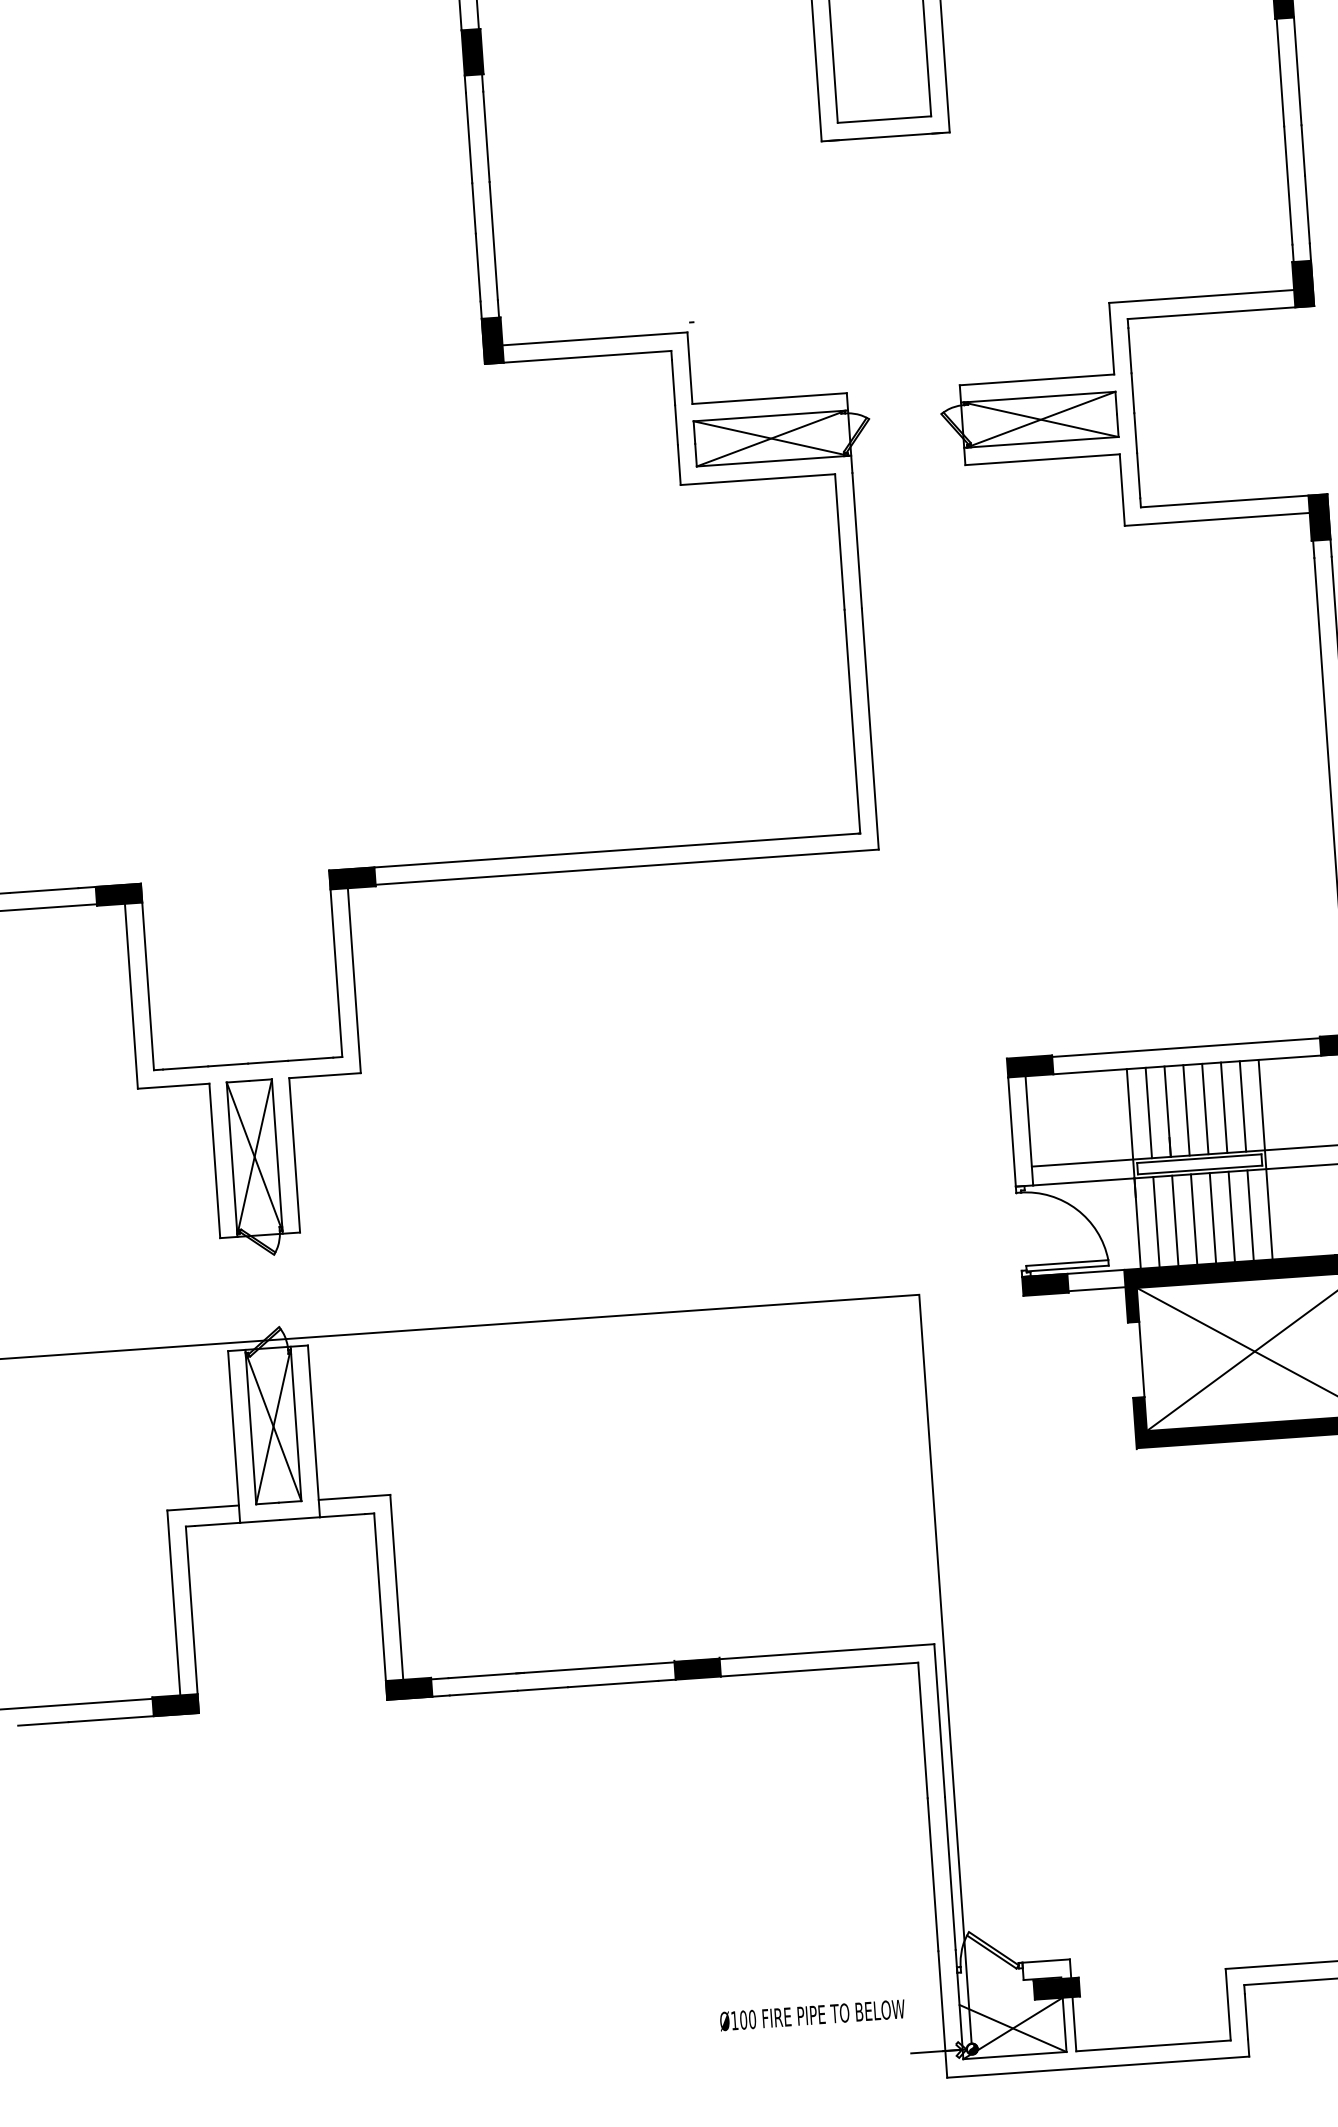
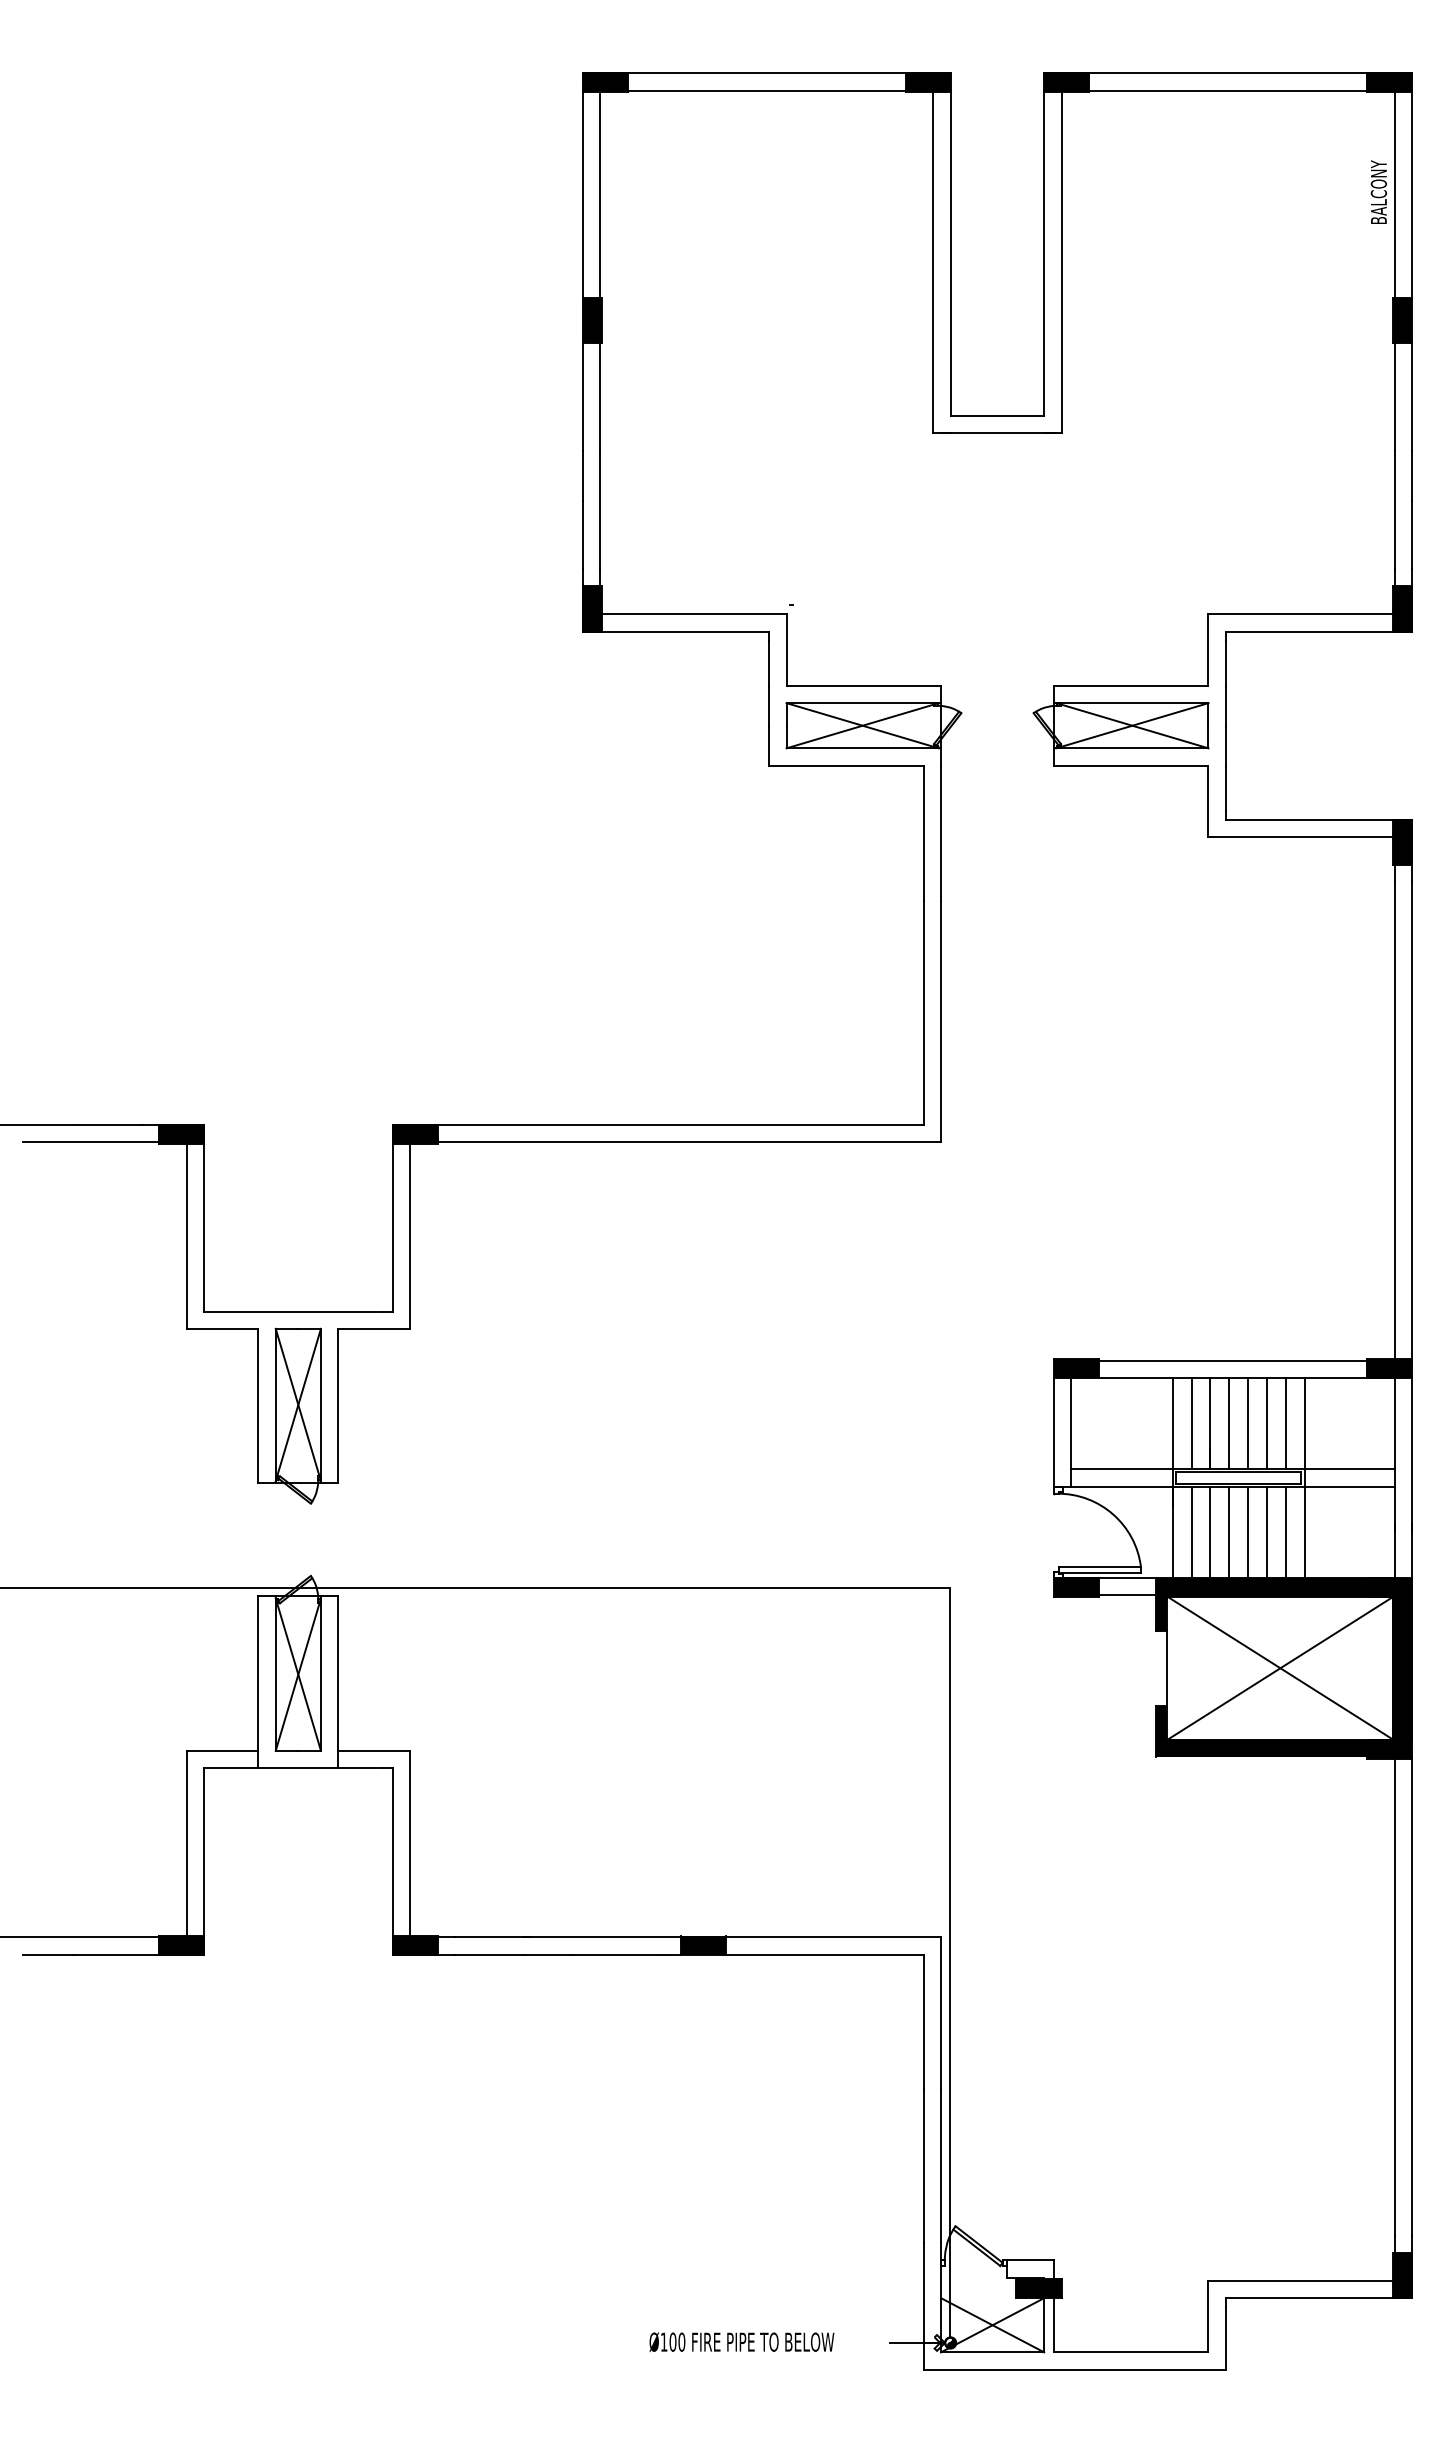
text: (812, 2015) -> (741, 2342), moved

